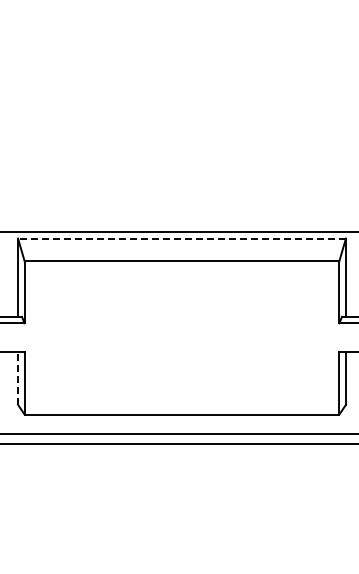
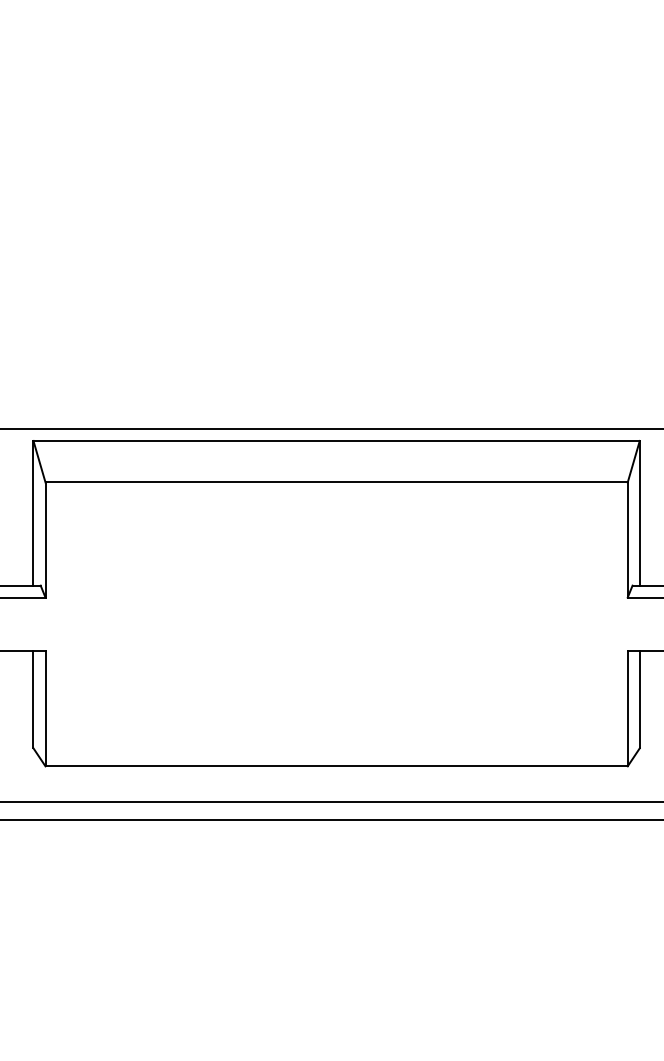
line: (182, 238) -> (337, 440), dashed -> solid
line: (18, 378) -> (34, 699), dashed -> solid

